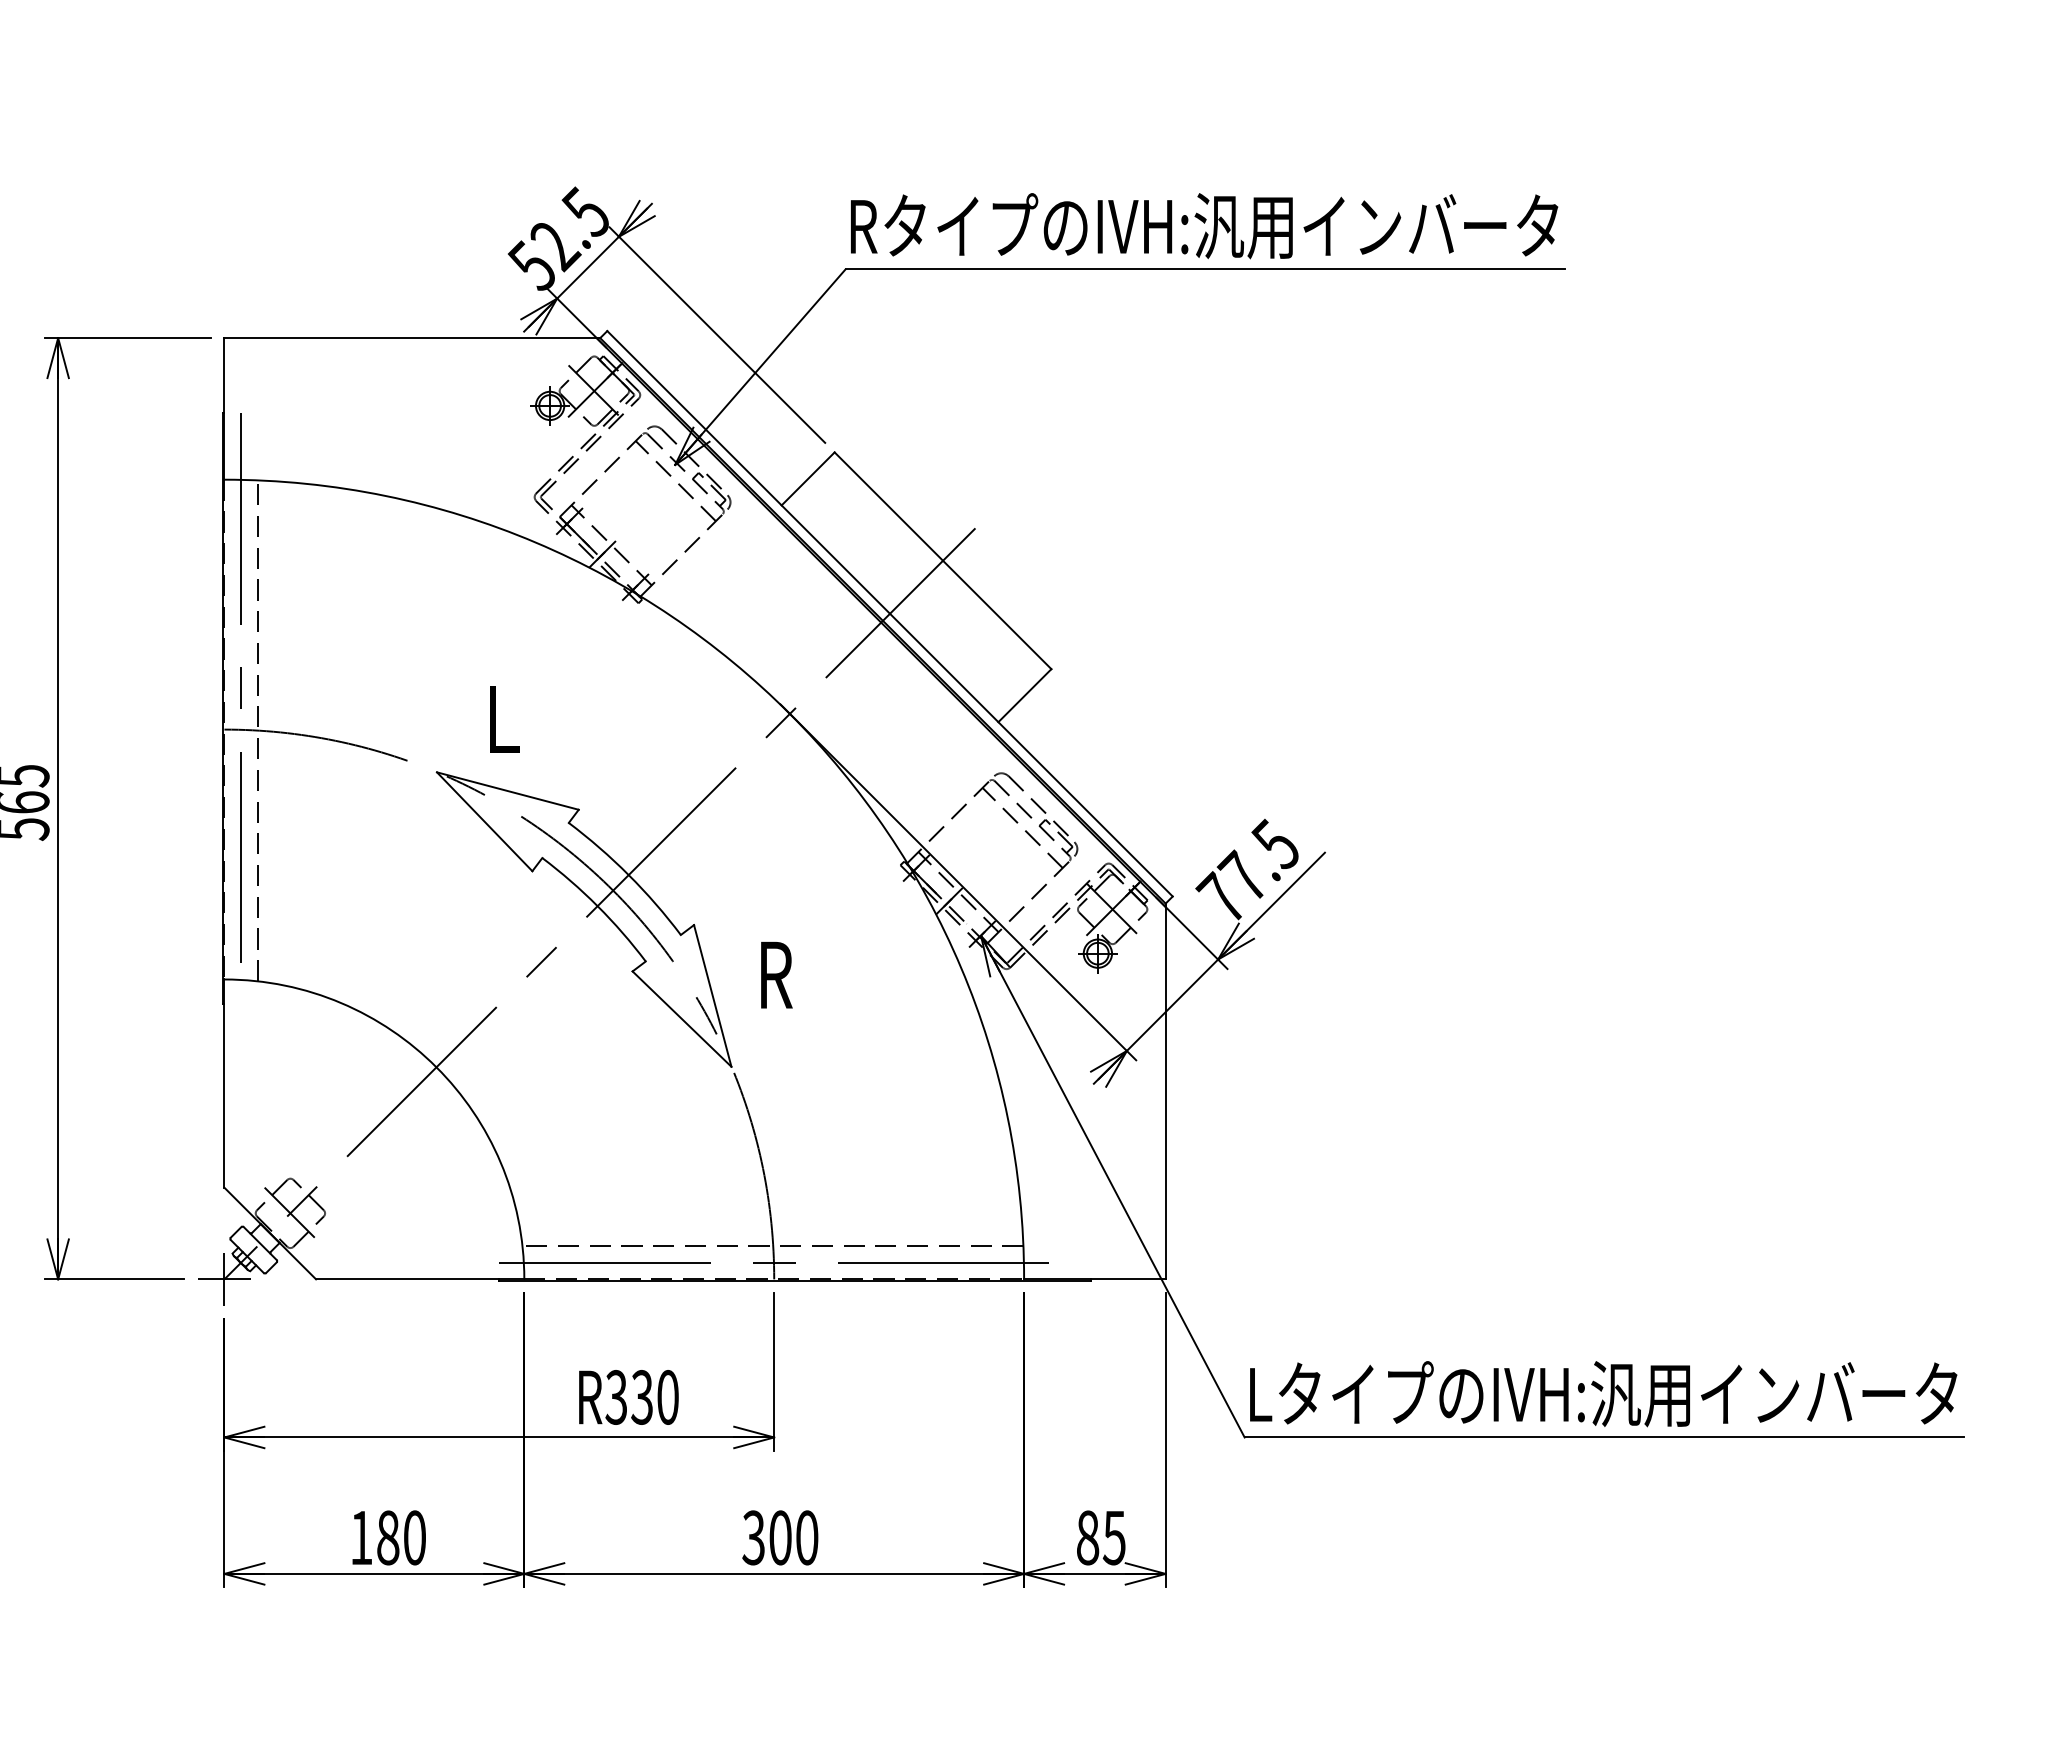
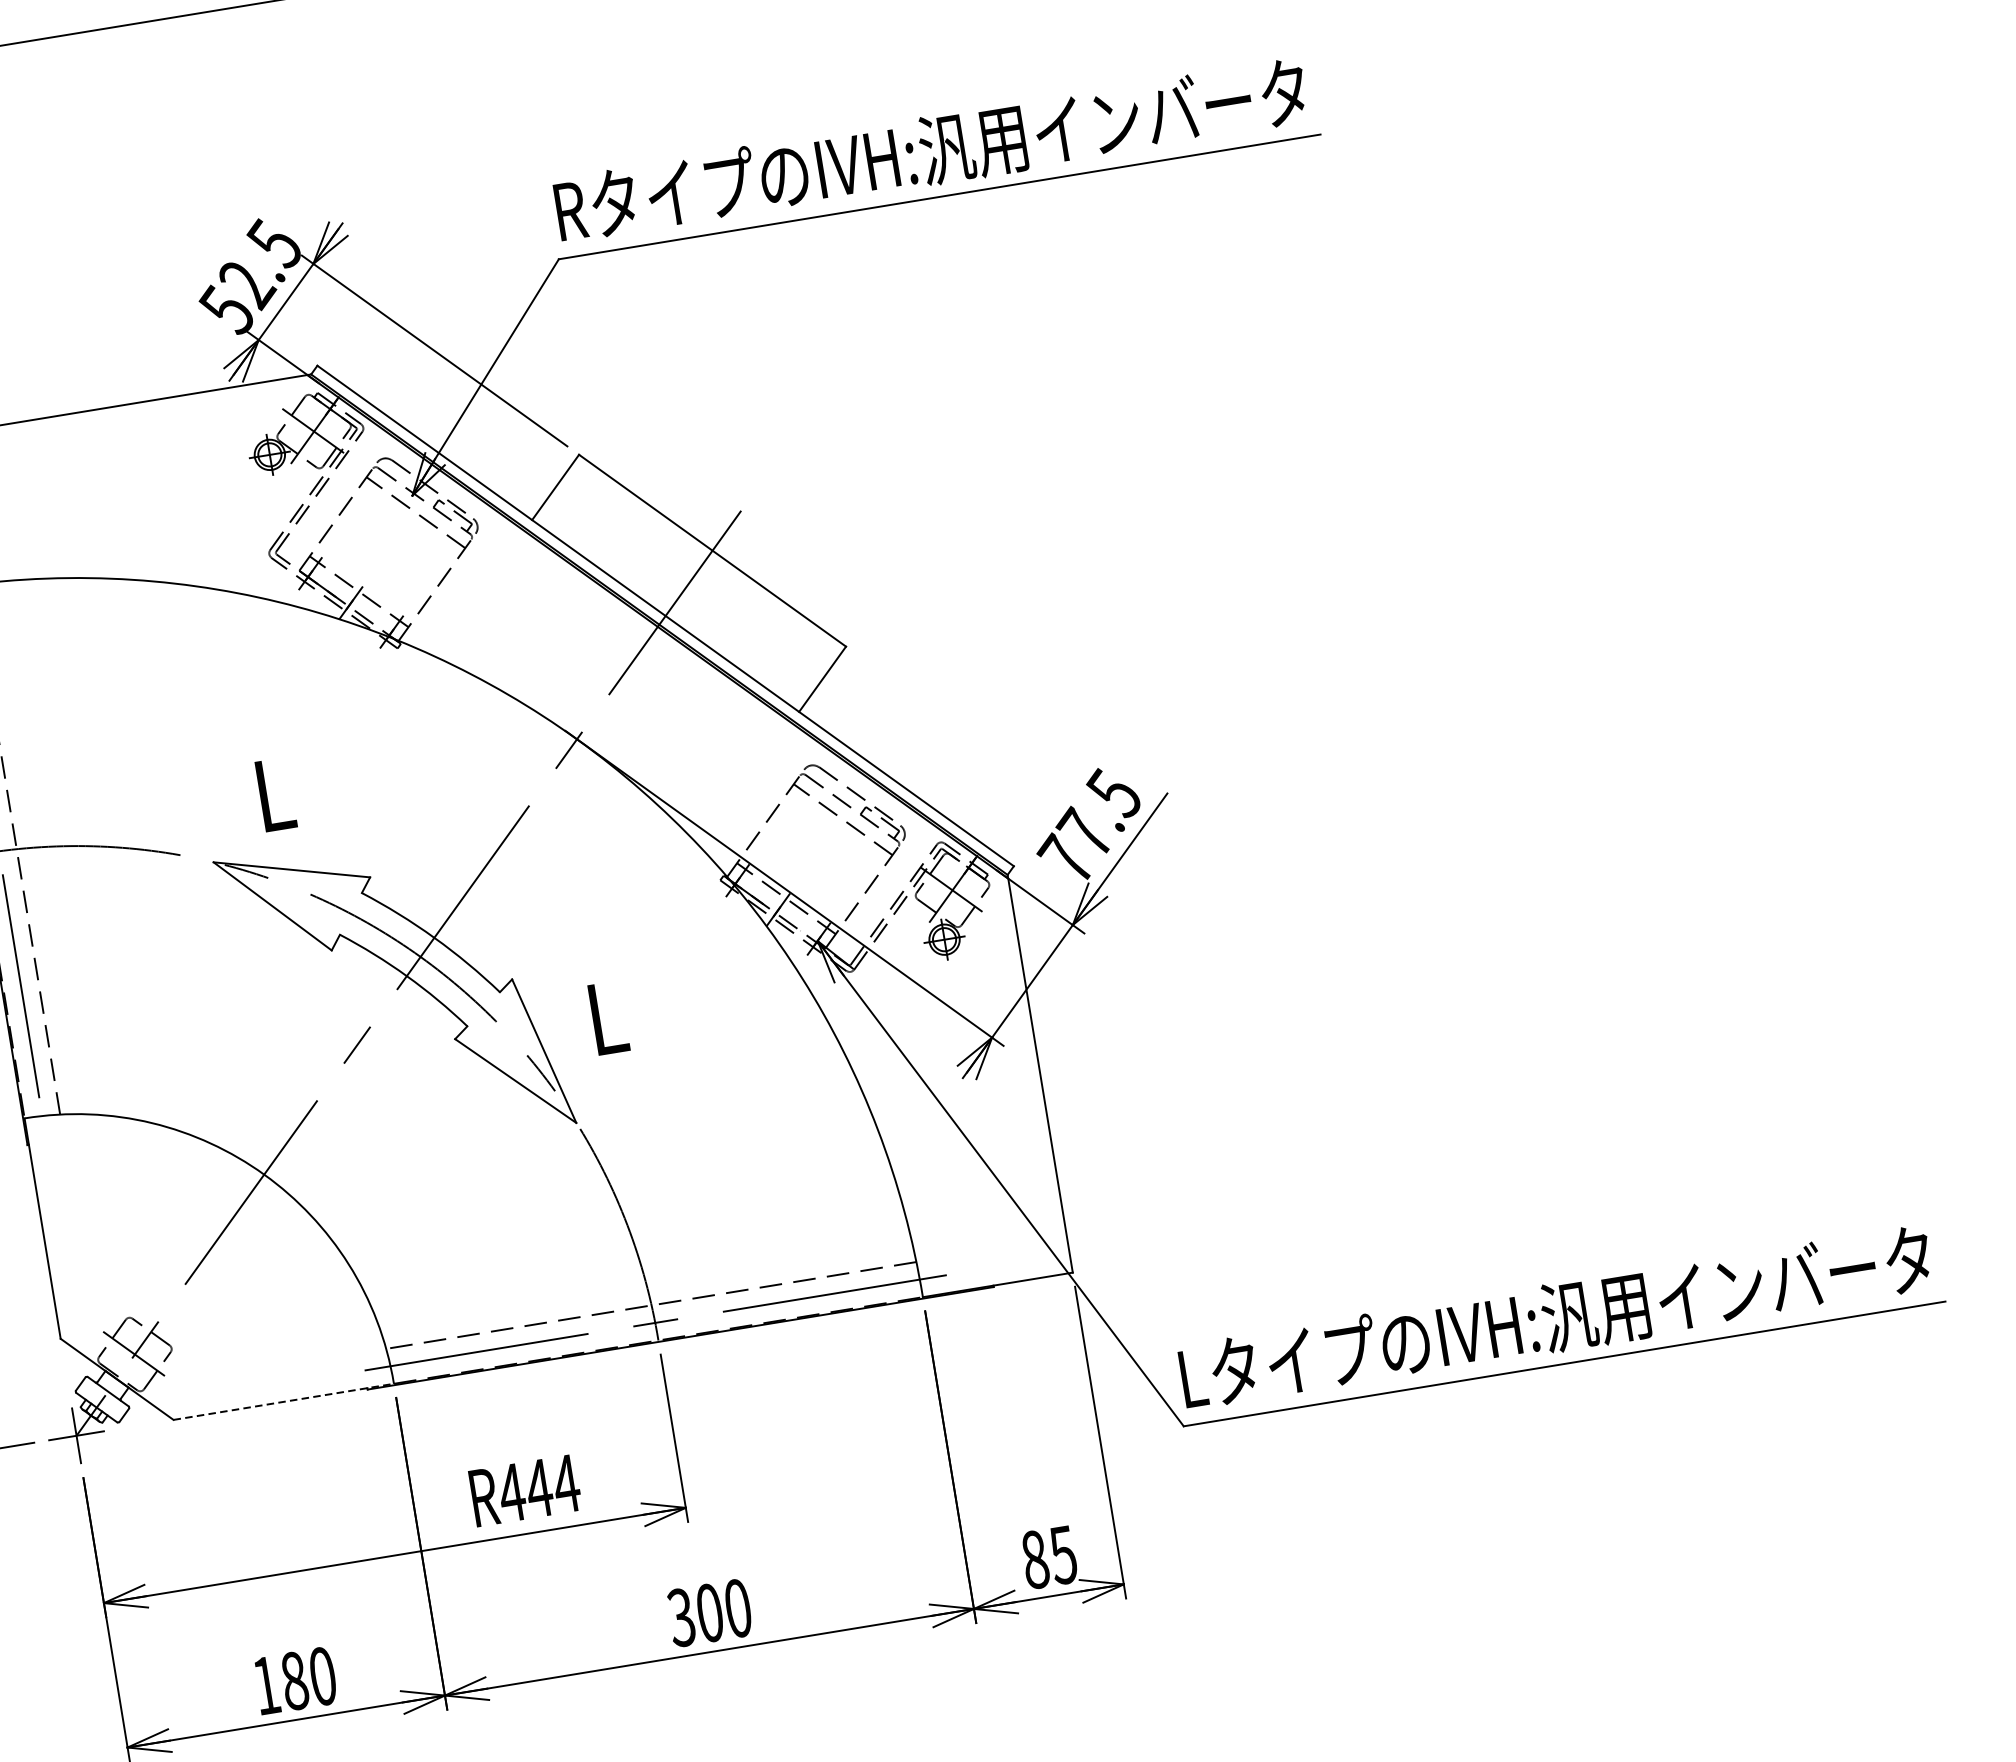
text: (776, 974) -> (608, 1017), R -> L
line: (420, 1279) -> (284, 1401), solid -> dashed
text: (641, 1397) -> (538, 1488), R330 -> R444

